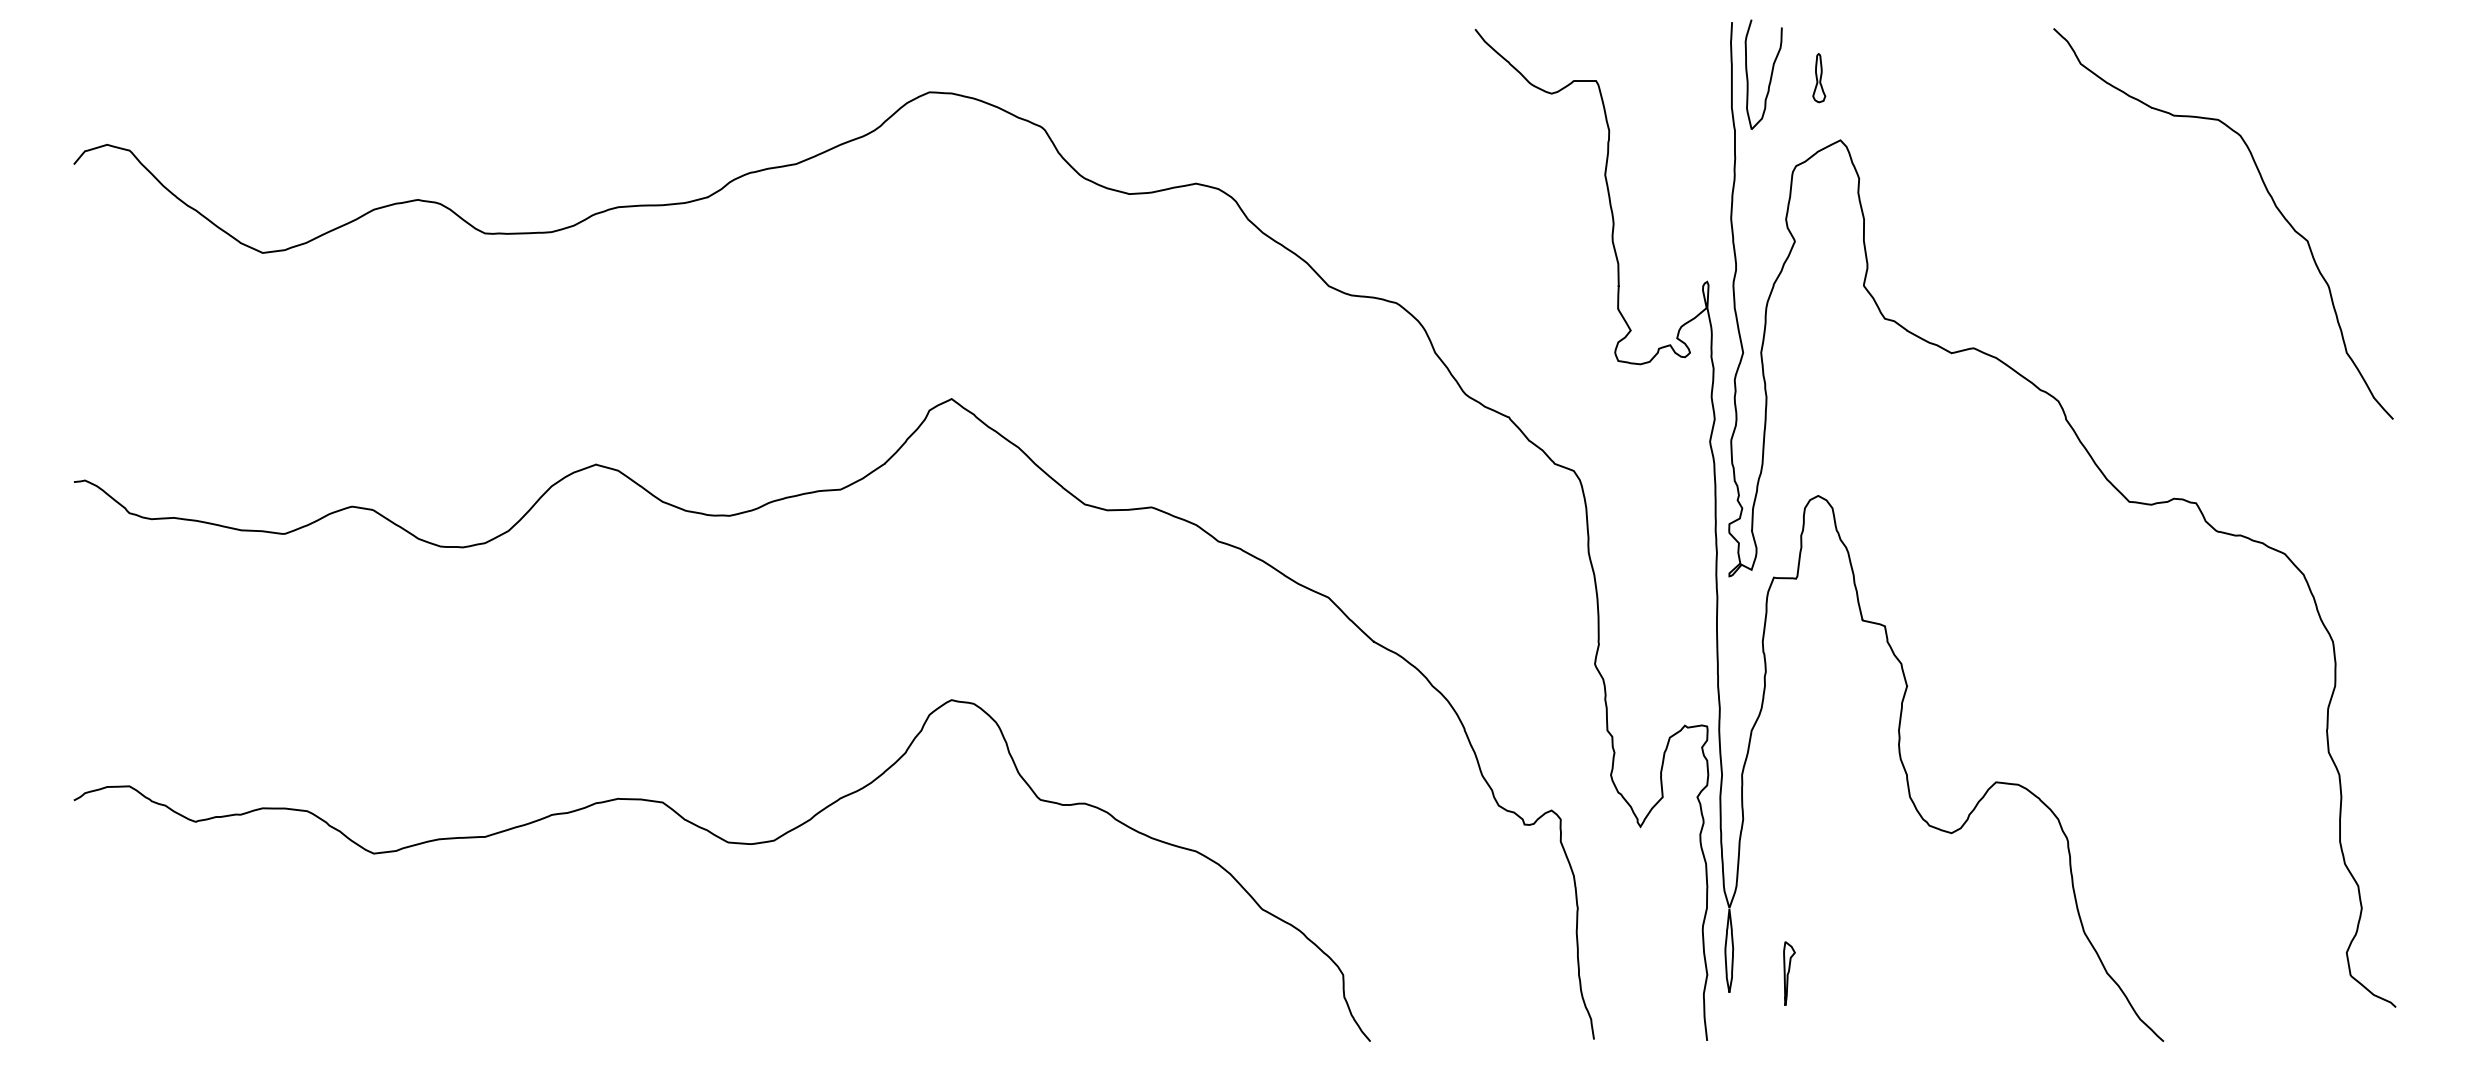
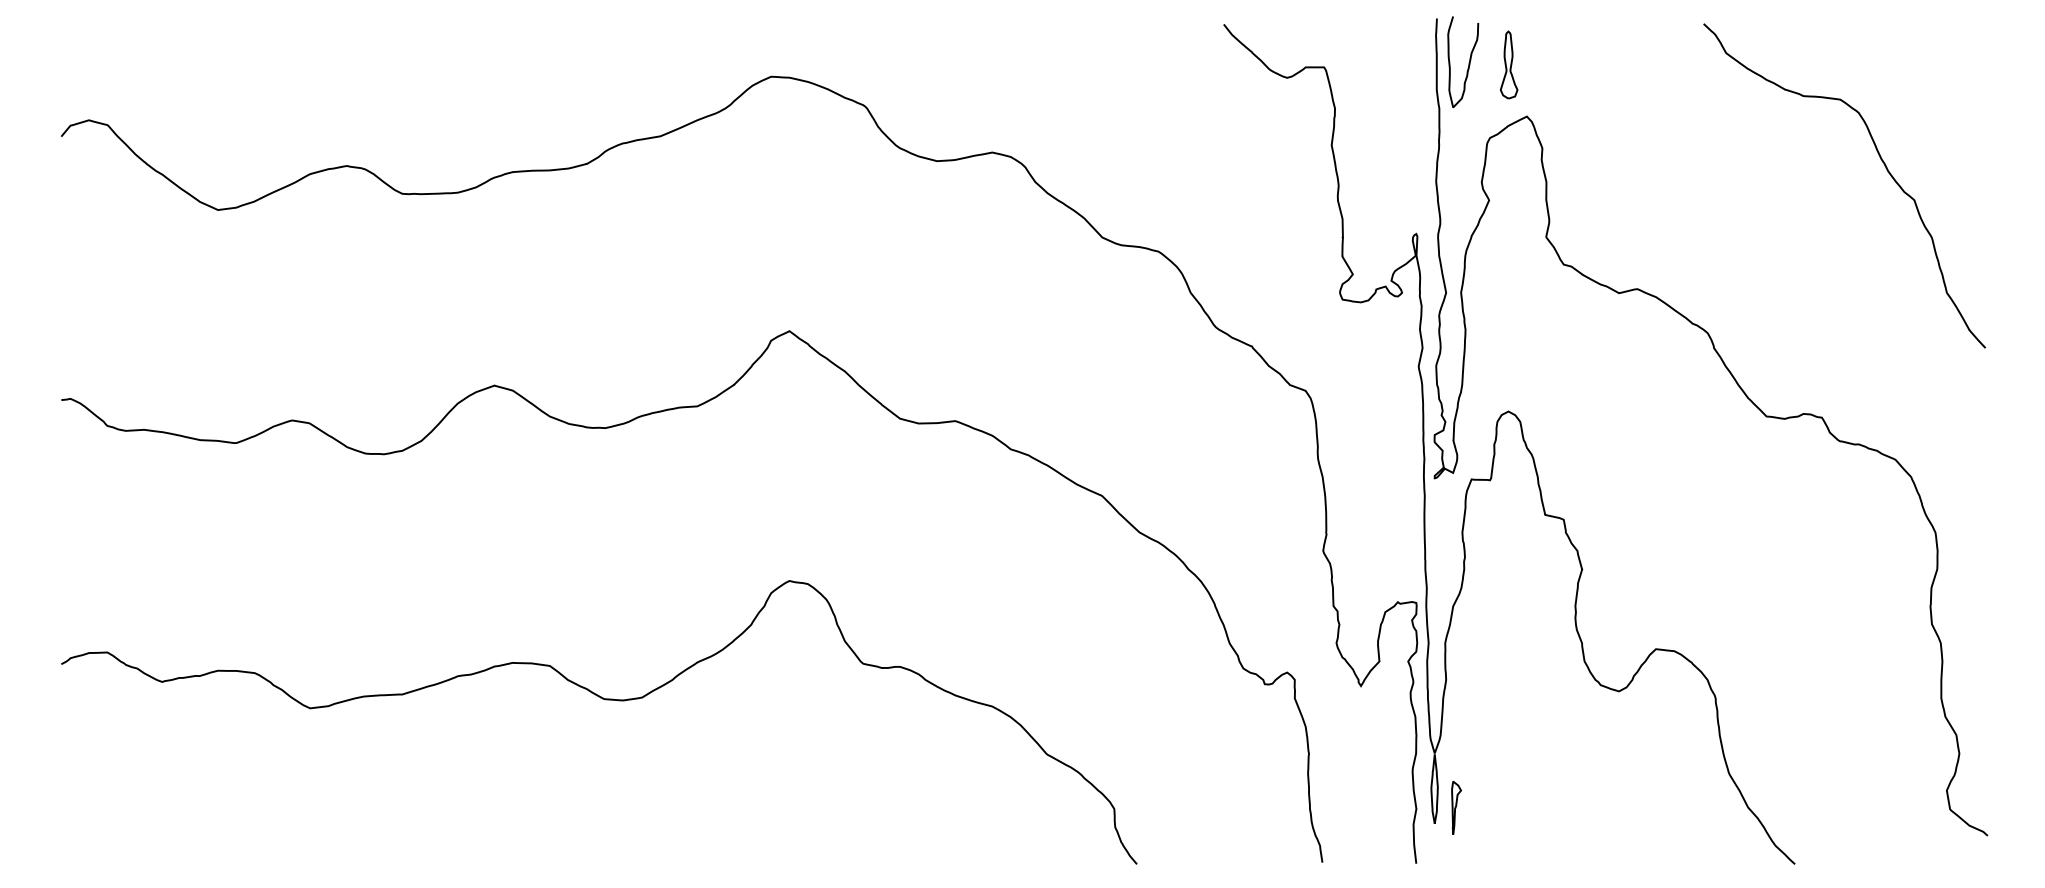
part: (1819, 77) -> (1509, 64), size x1.67
part: (1789, 973) -> (1456, 807), moved

